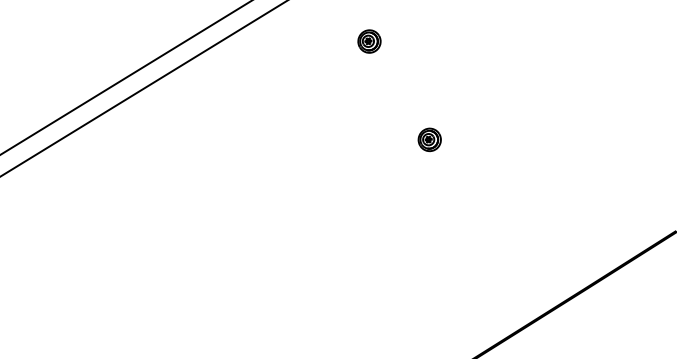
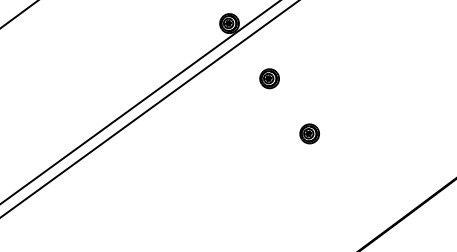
part: (369, 40) -> (269, 78), size x1.43
part: (429, 139) -> (309, 133), size x1.43

